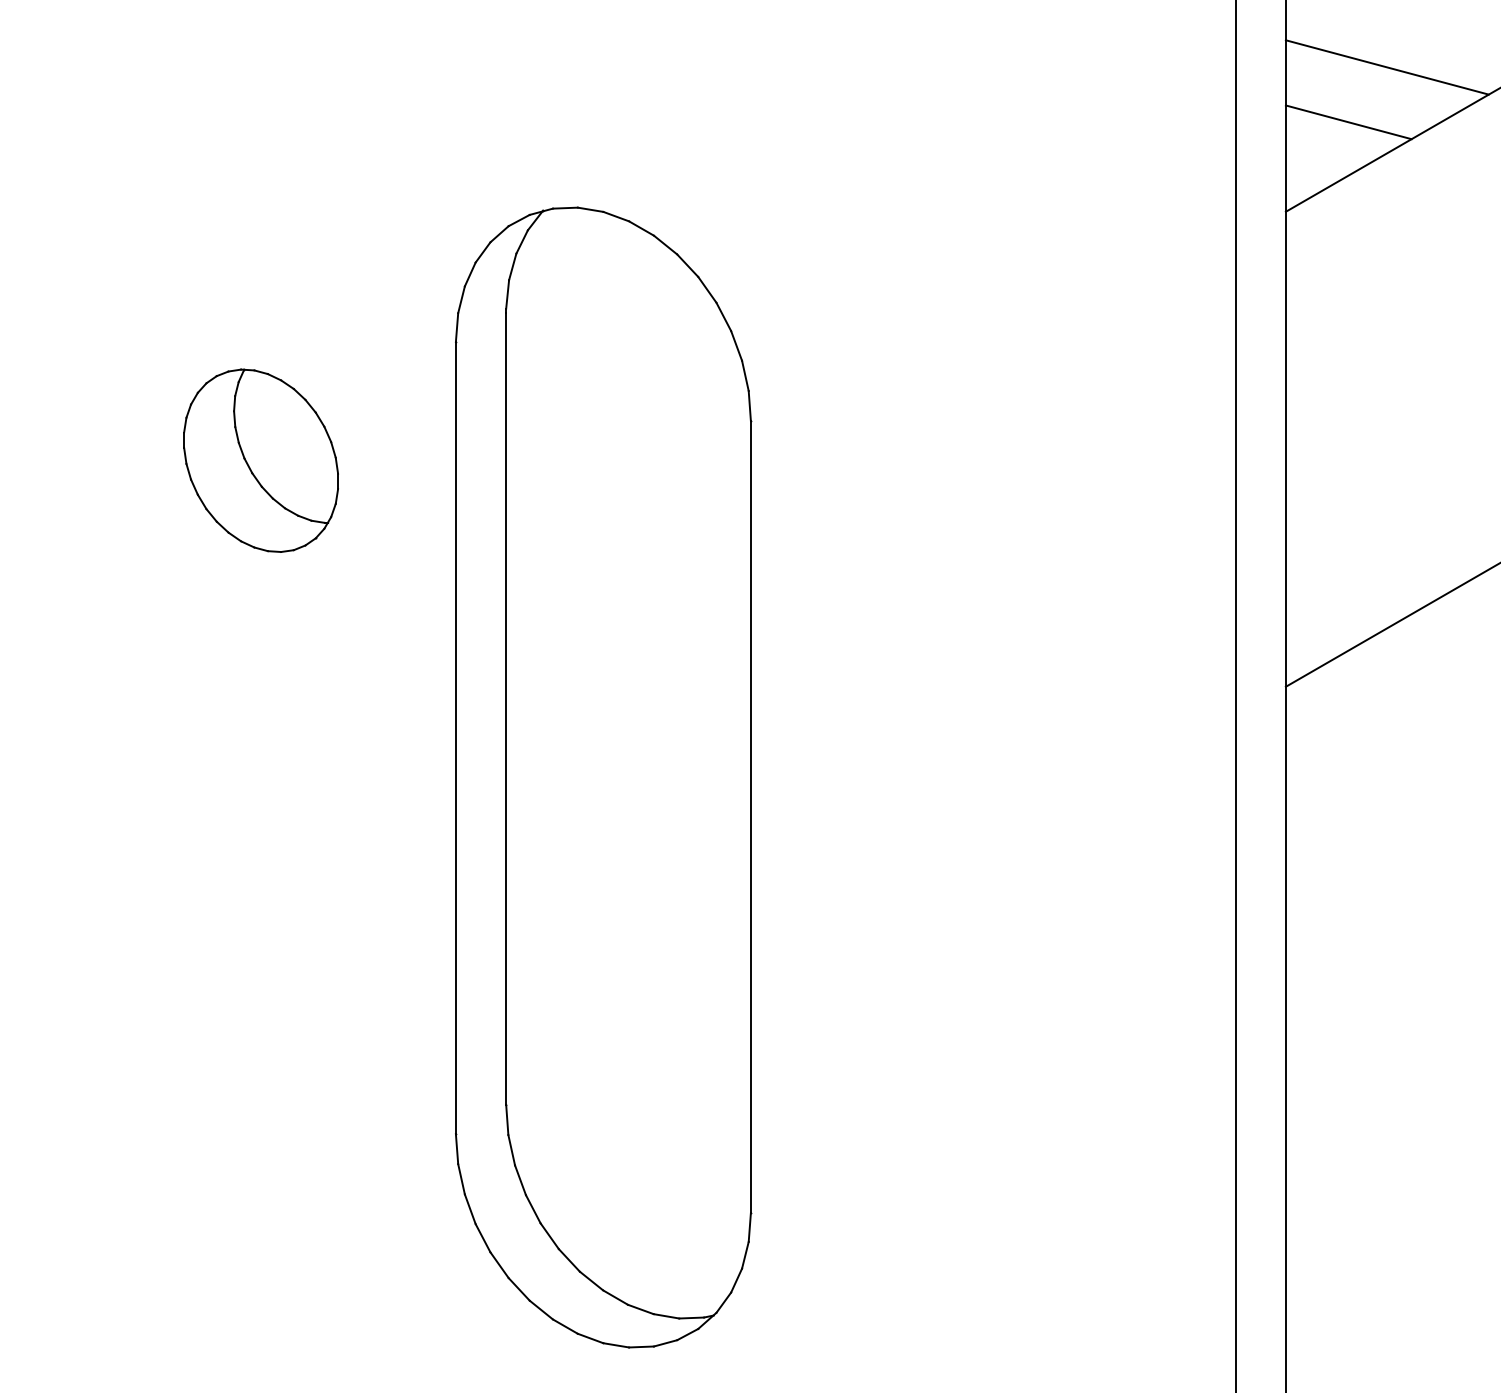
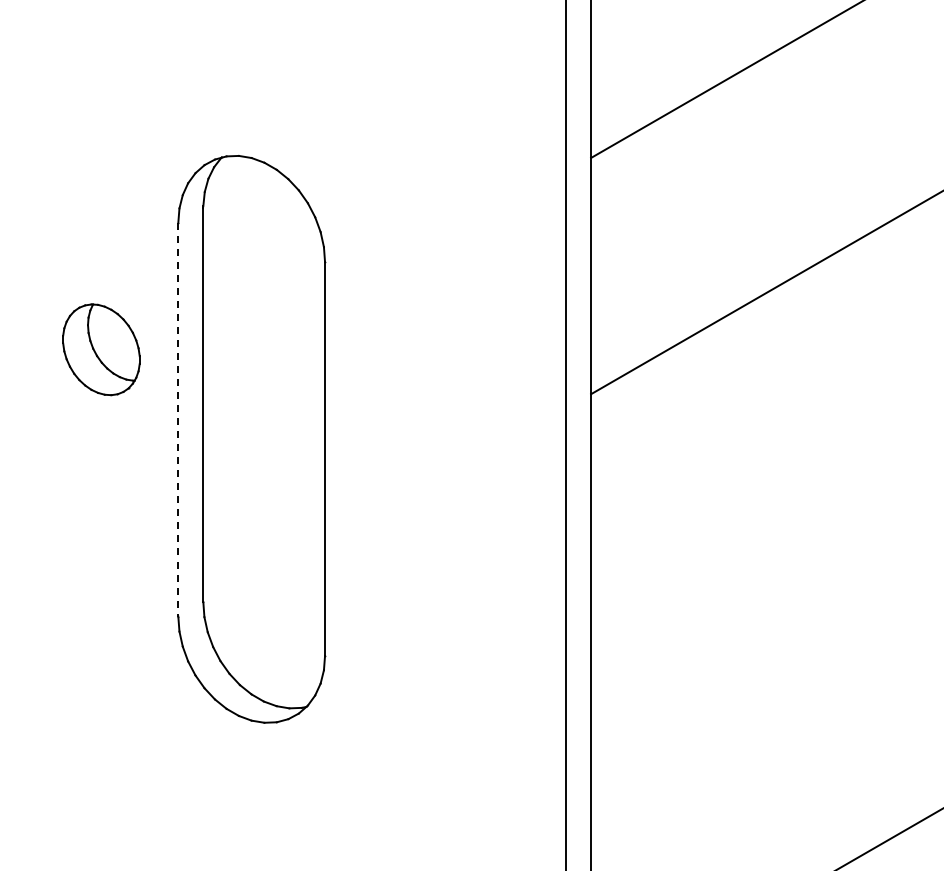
line: (1387, 66) -> (641, 85), removed
line: (1349, 122) -> (622, 113), removed
part: (261, 460) -> (101, 349), moved
line: (456, 737) -> (178, 419), solid -> dashed

